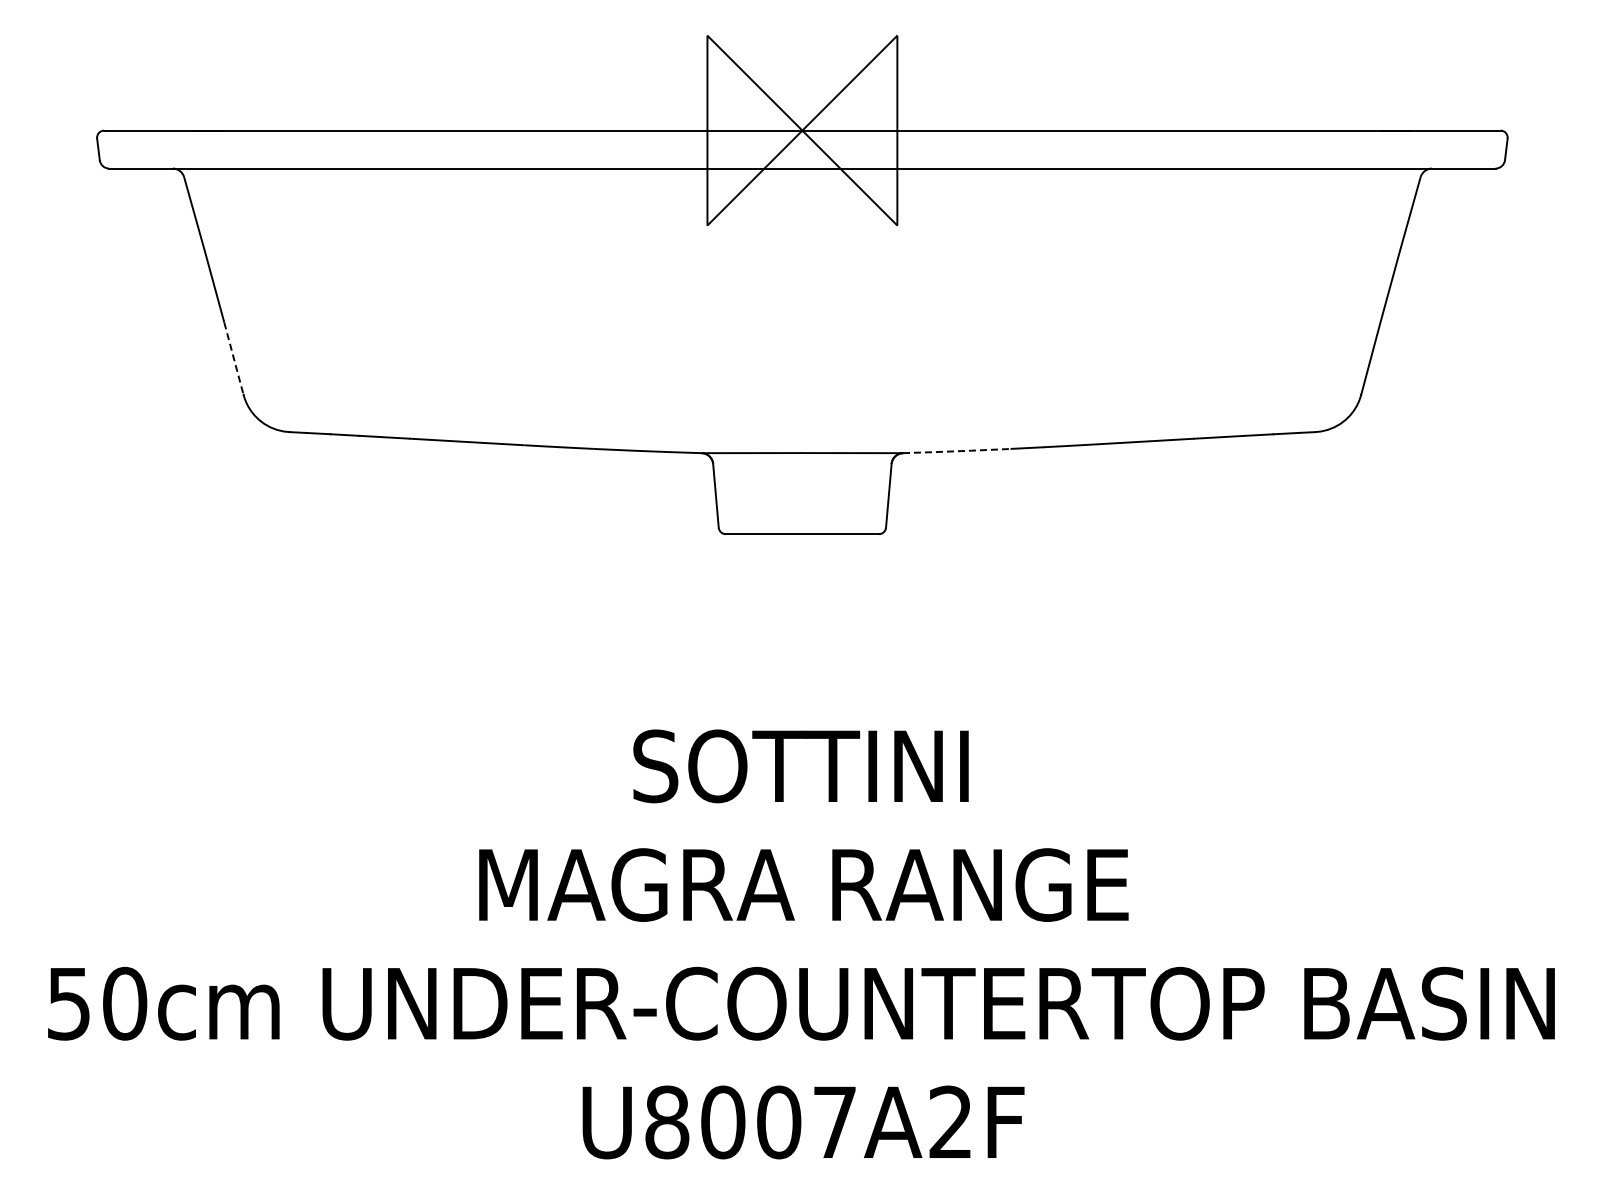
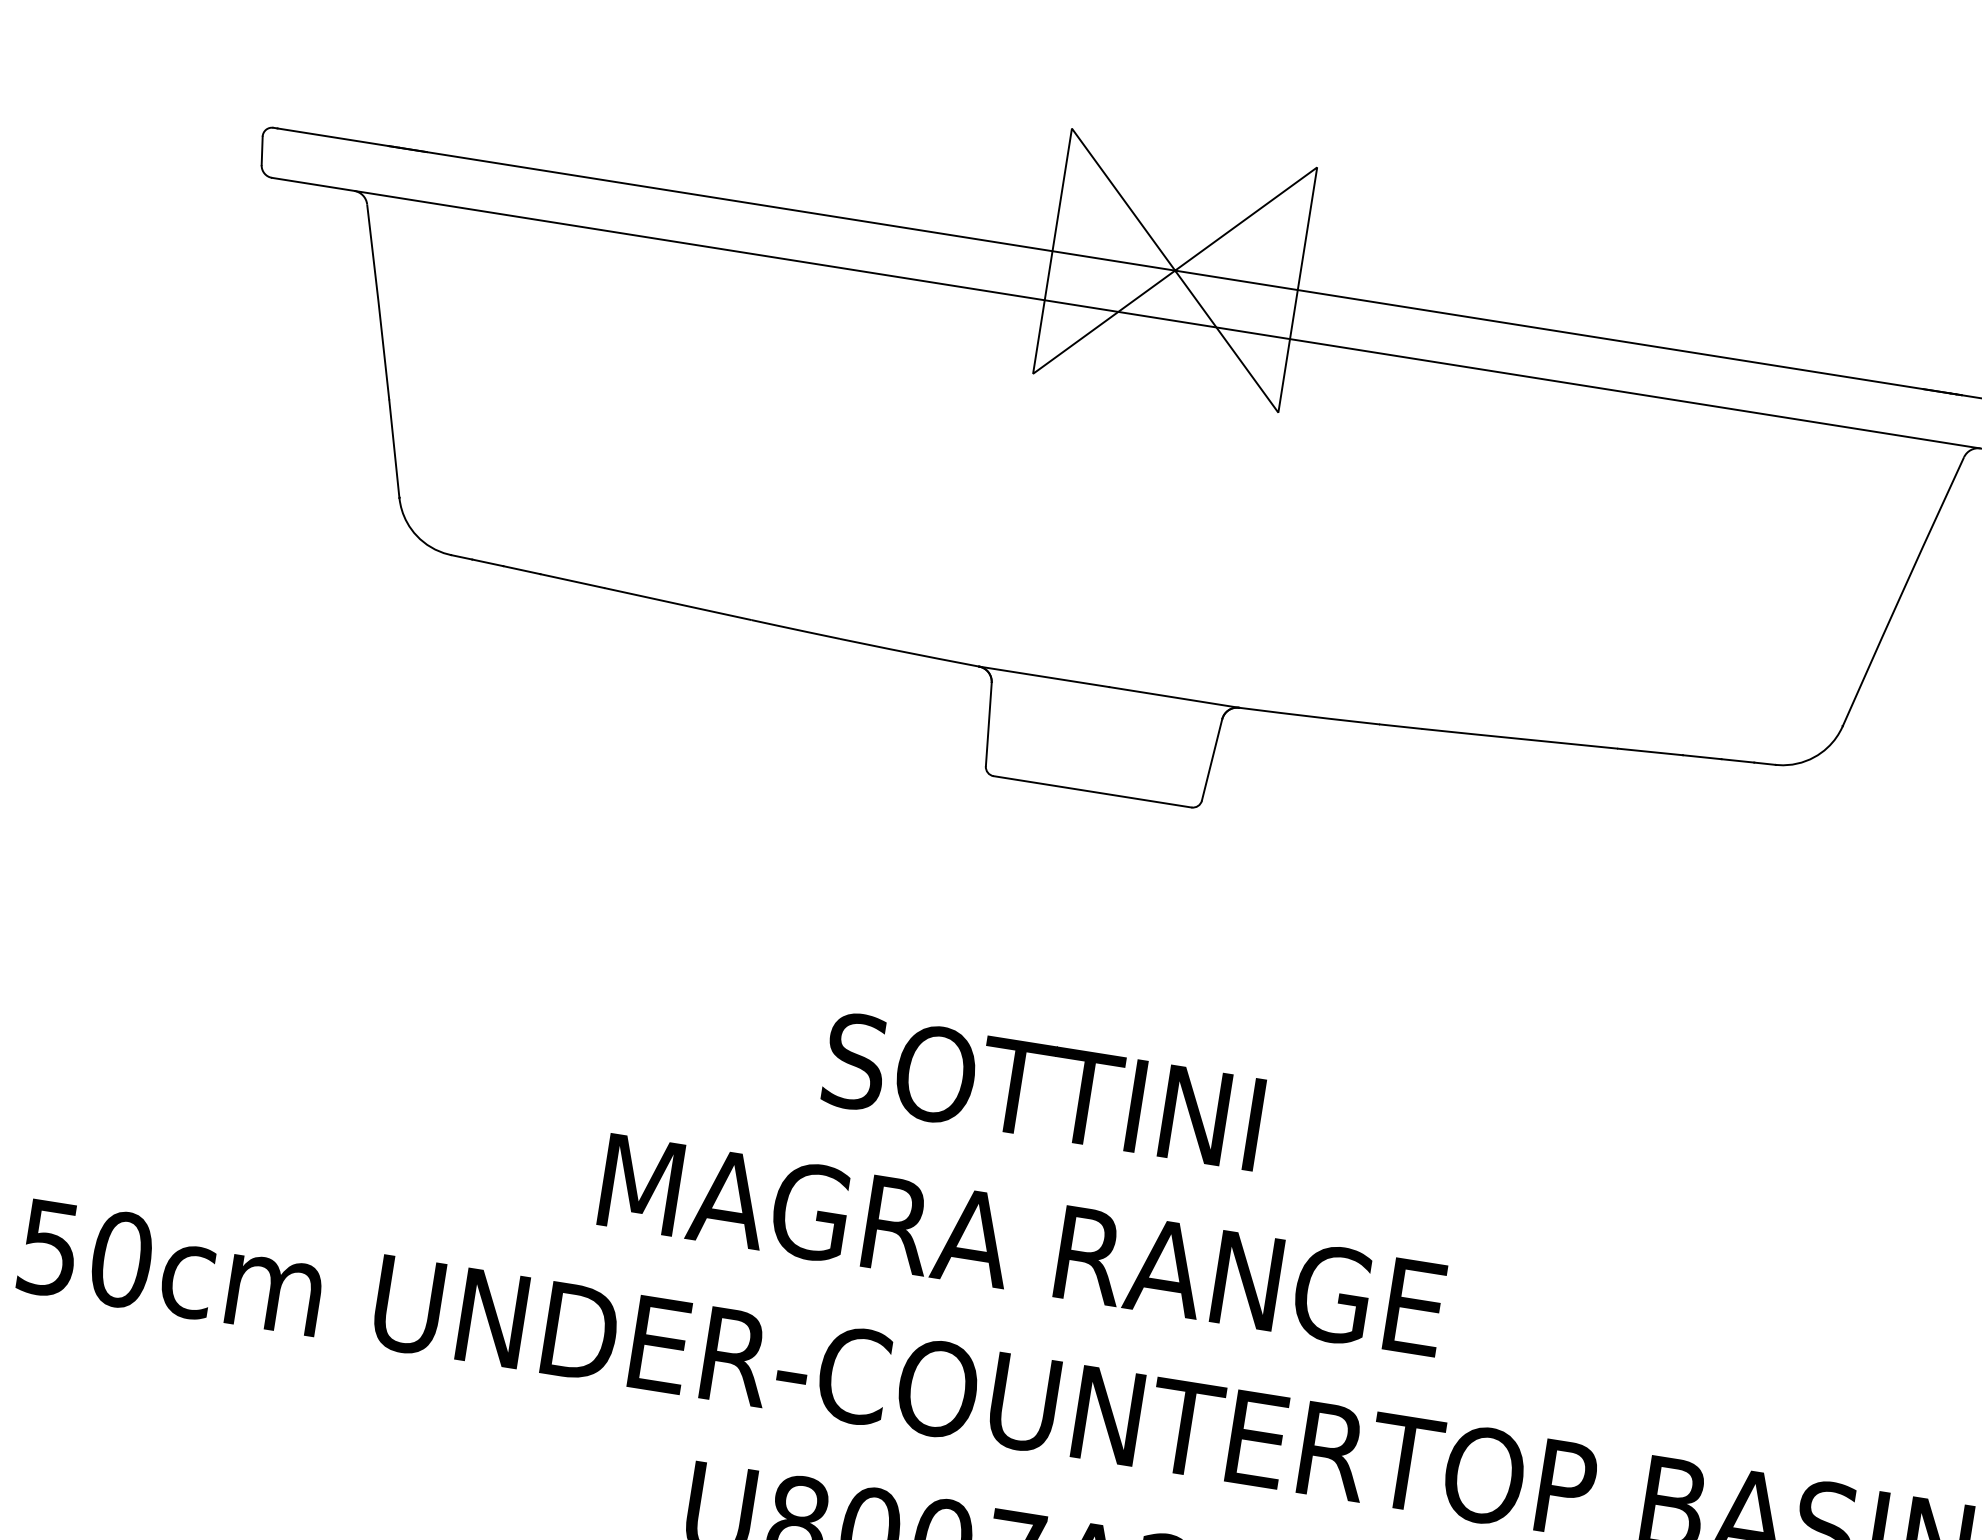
line: (233, 358) -> (393, 448), dashed -> solid
line: (957, 451) -> (1309, 716), dashed -> solid

